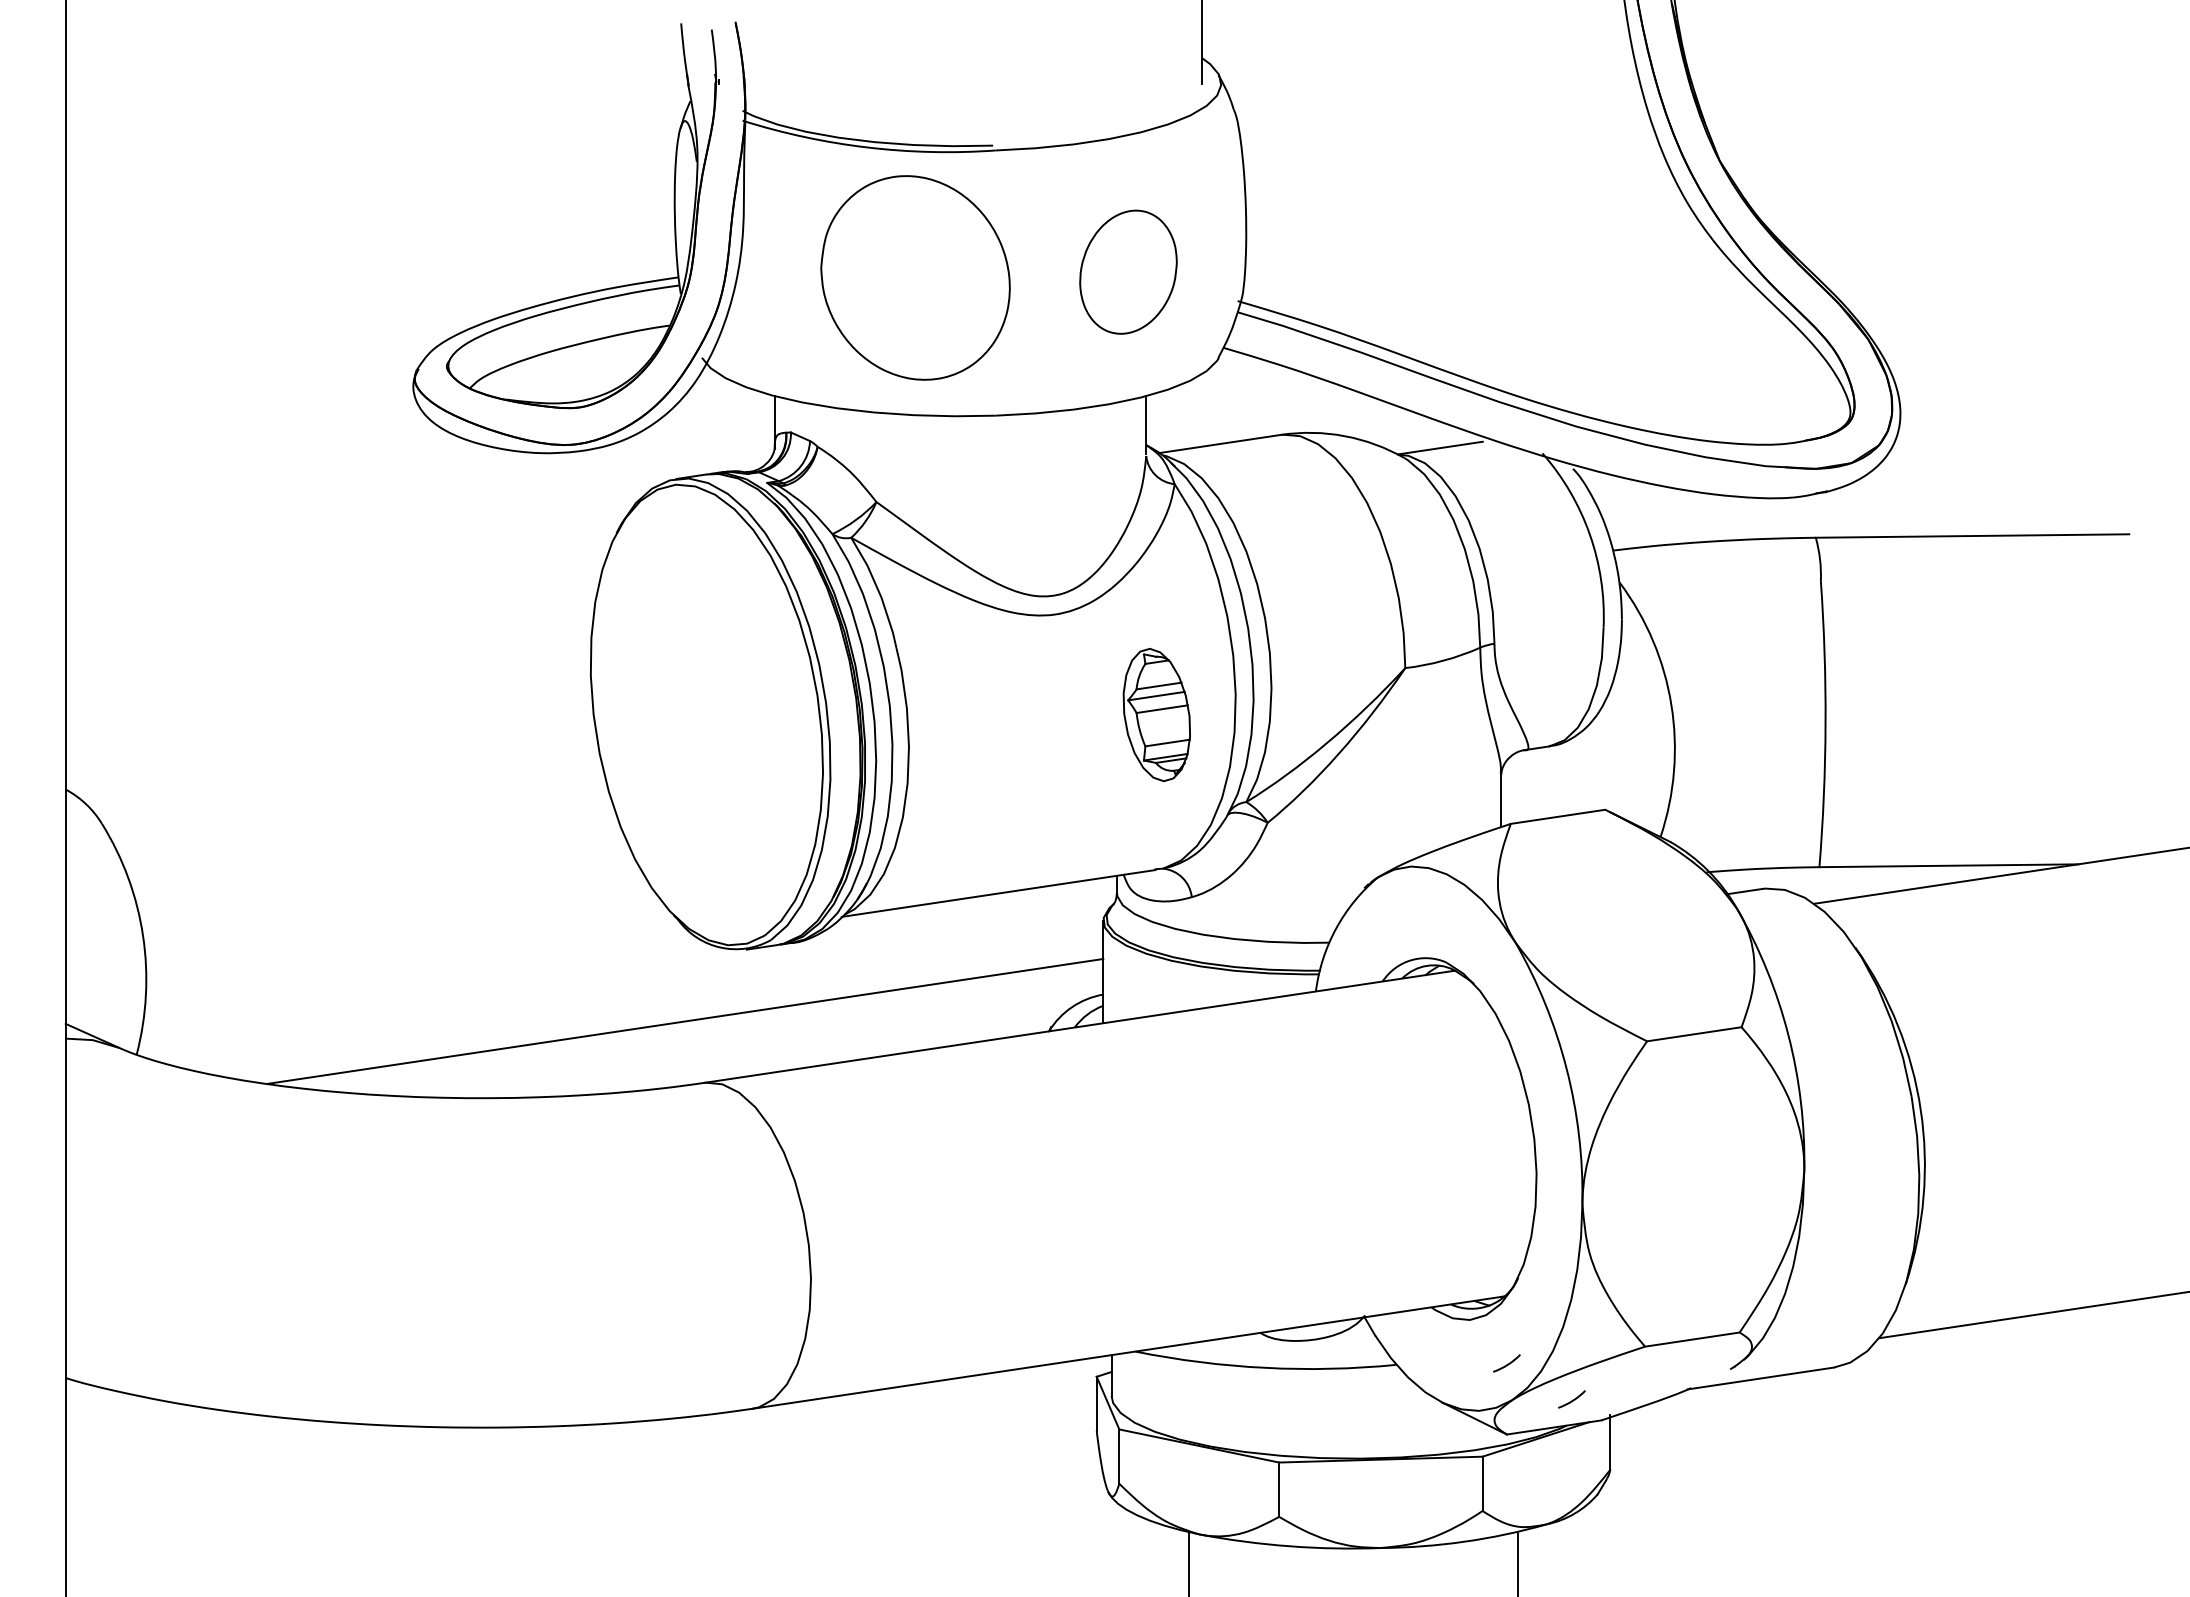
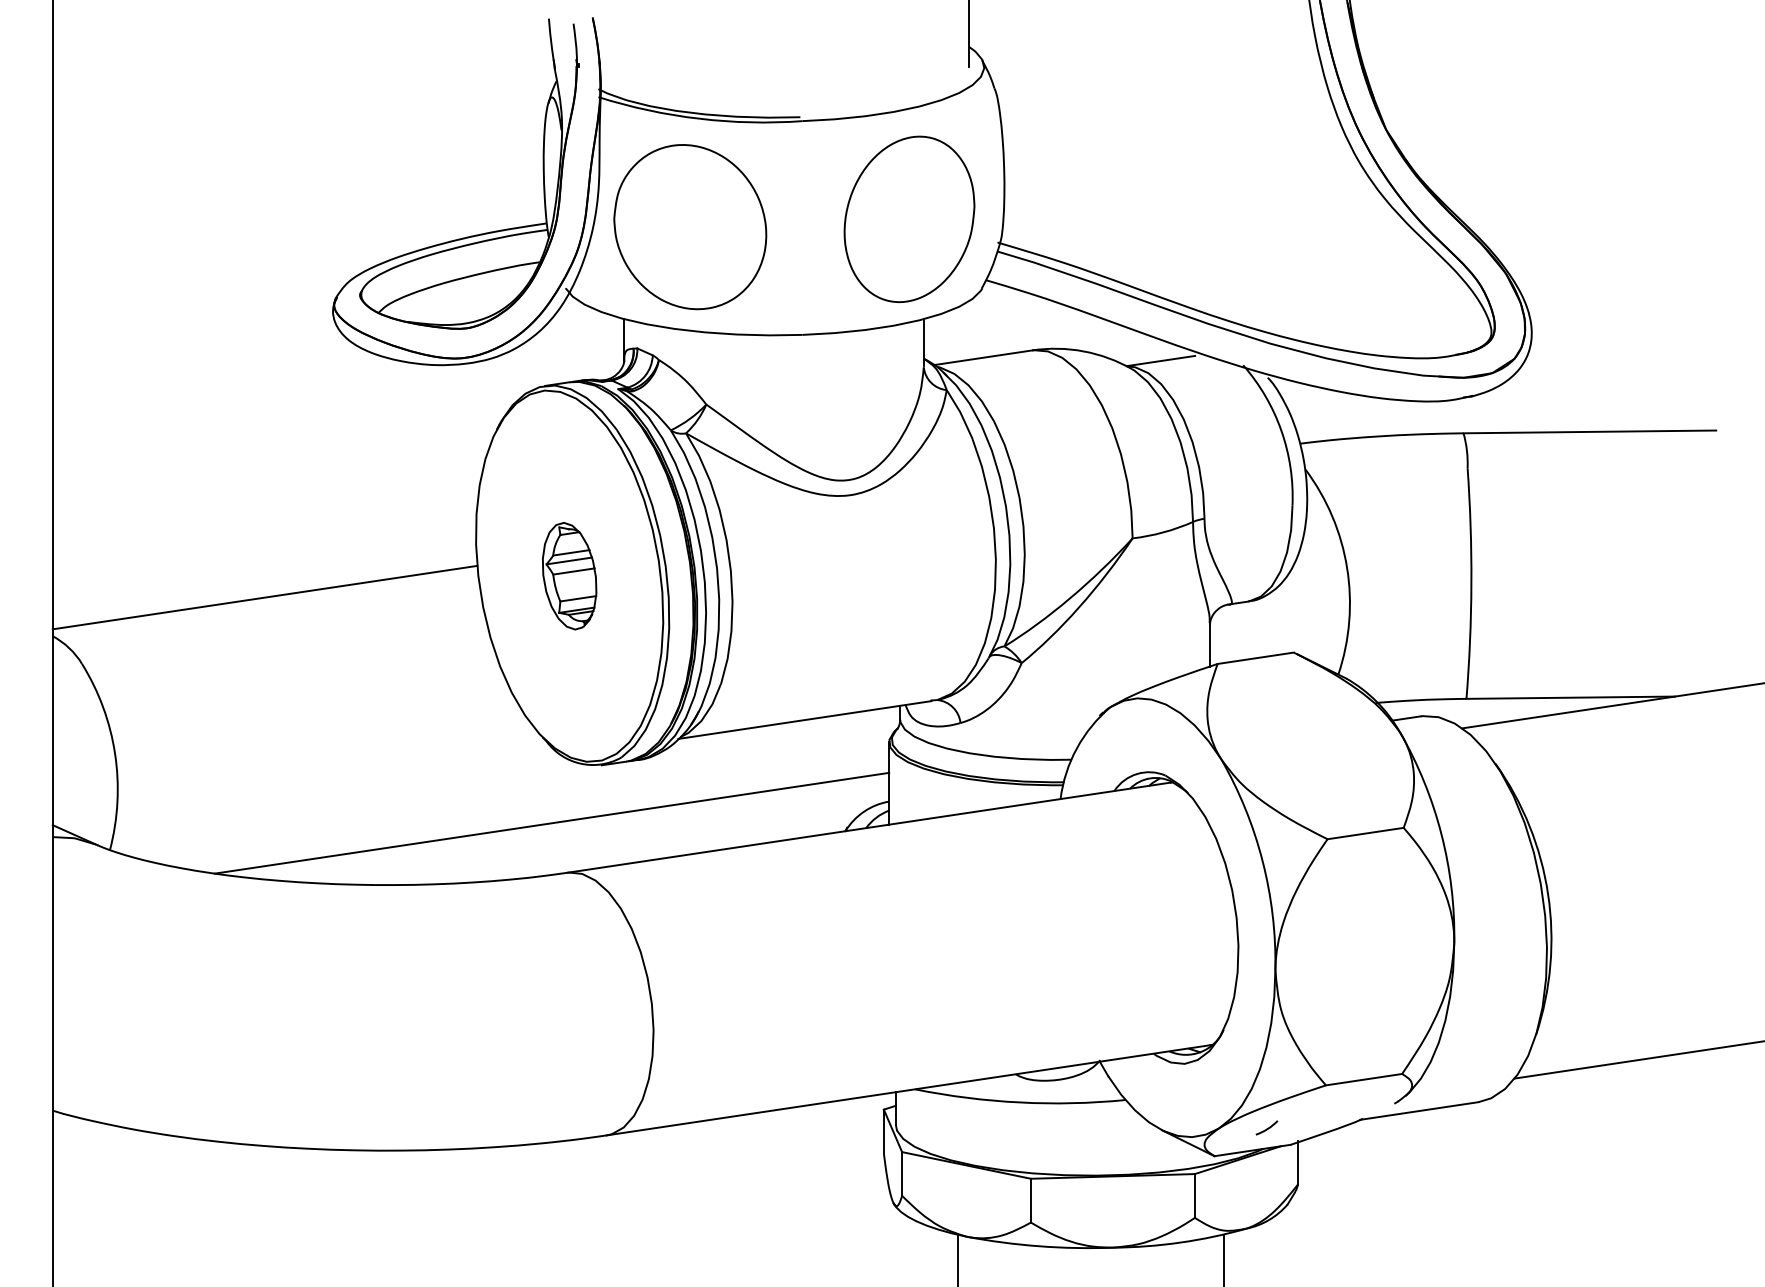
part: (1128, 271) -> (909, 218), size x1.67
part: (915, 277) -> (690, 226), moved
part: (1156, 715) -> (569, 576), moved
line: (328, 741) -> (264, 597), added
arc: (1507, 1363) -> (1215, 1098), removed

